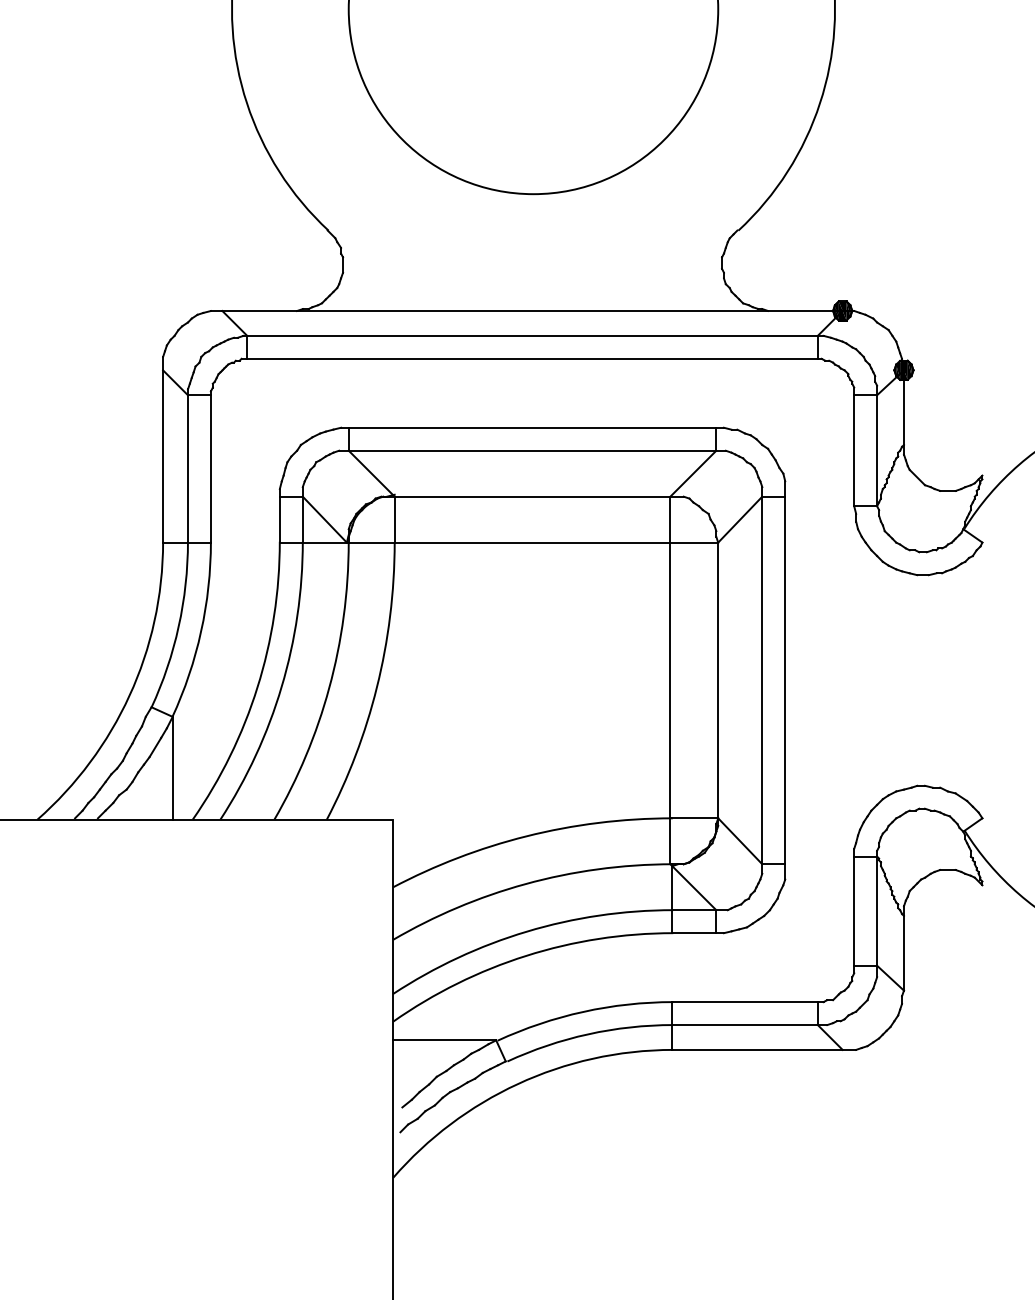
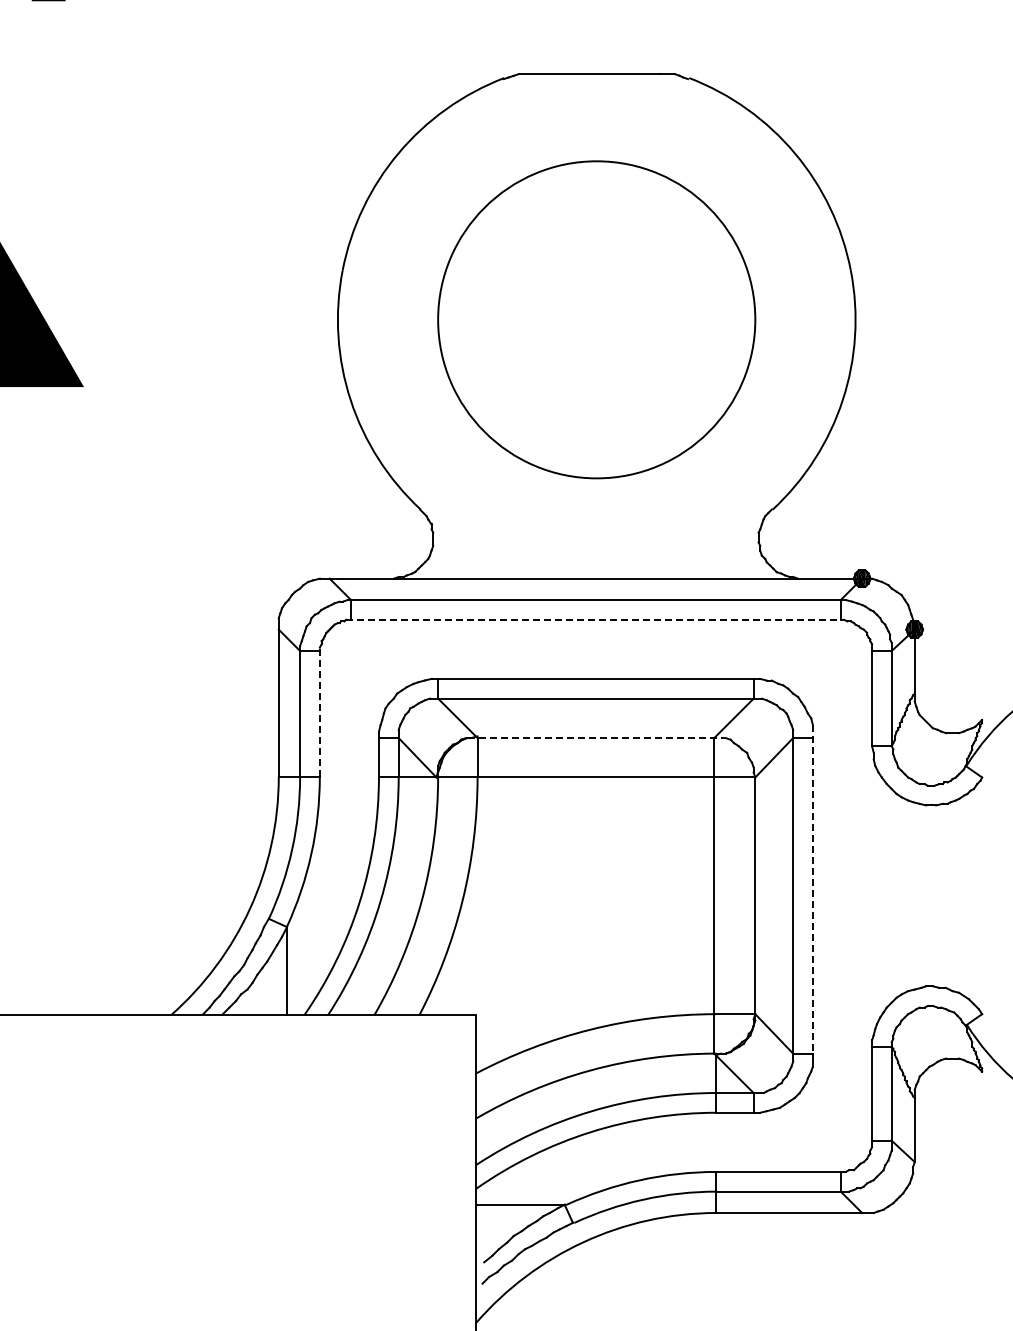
line: (532, 358) -> (595, 619), solid -> dashed
line: (210, 466) -> (319, 712), solid -> dashed
line: (533, 497) -> (596, 738), solid -> dashed
line: (784, 673) -> (812, 889), solid -> dashed

